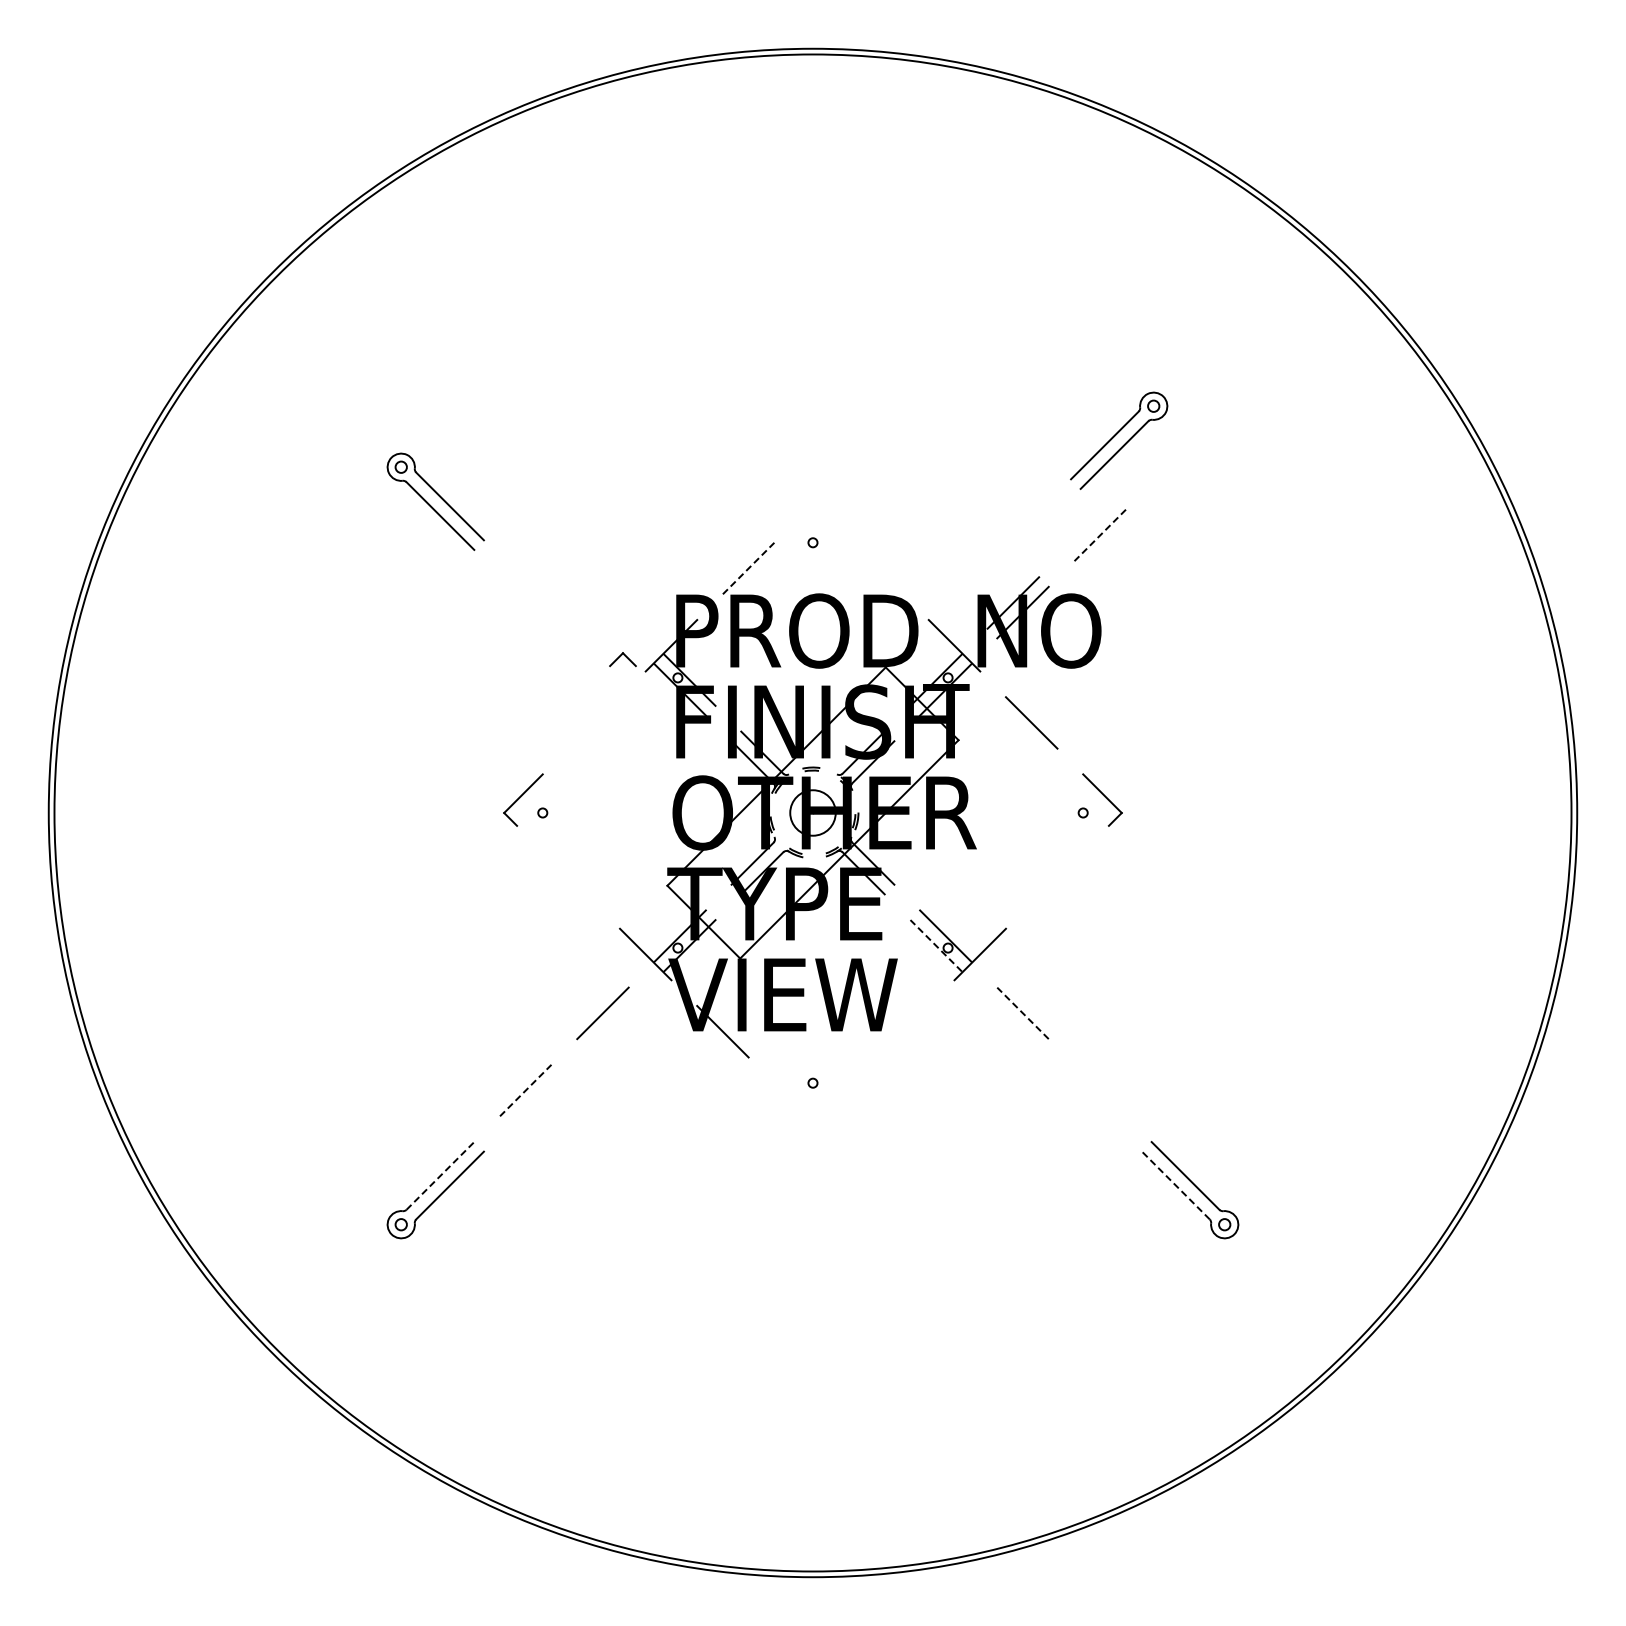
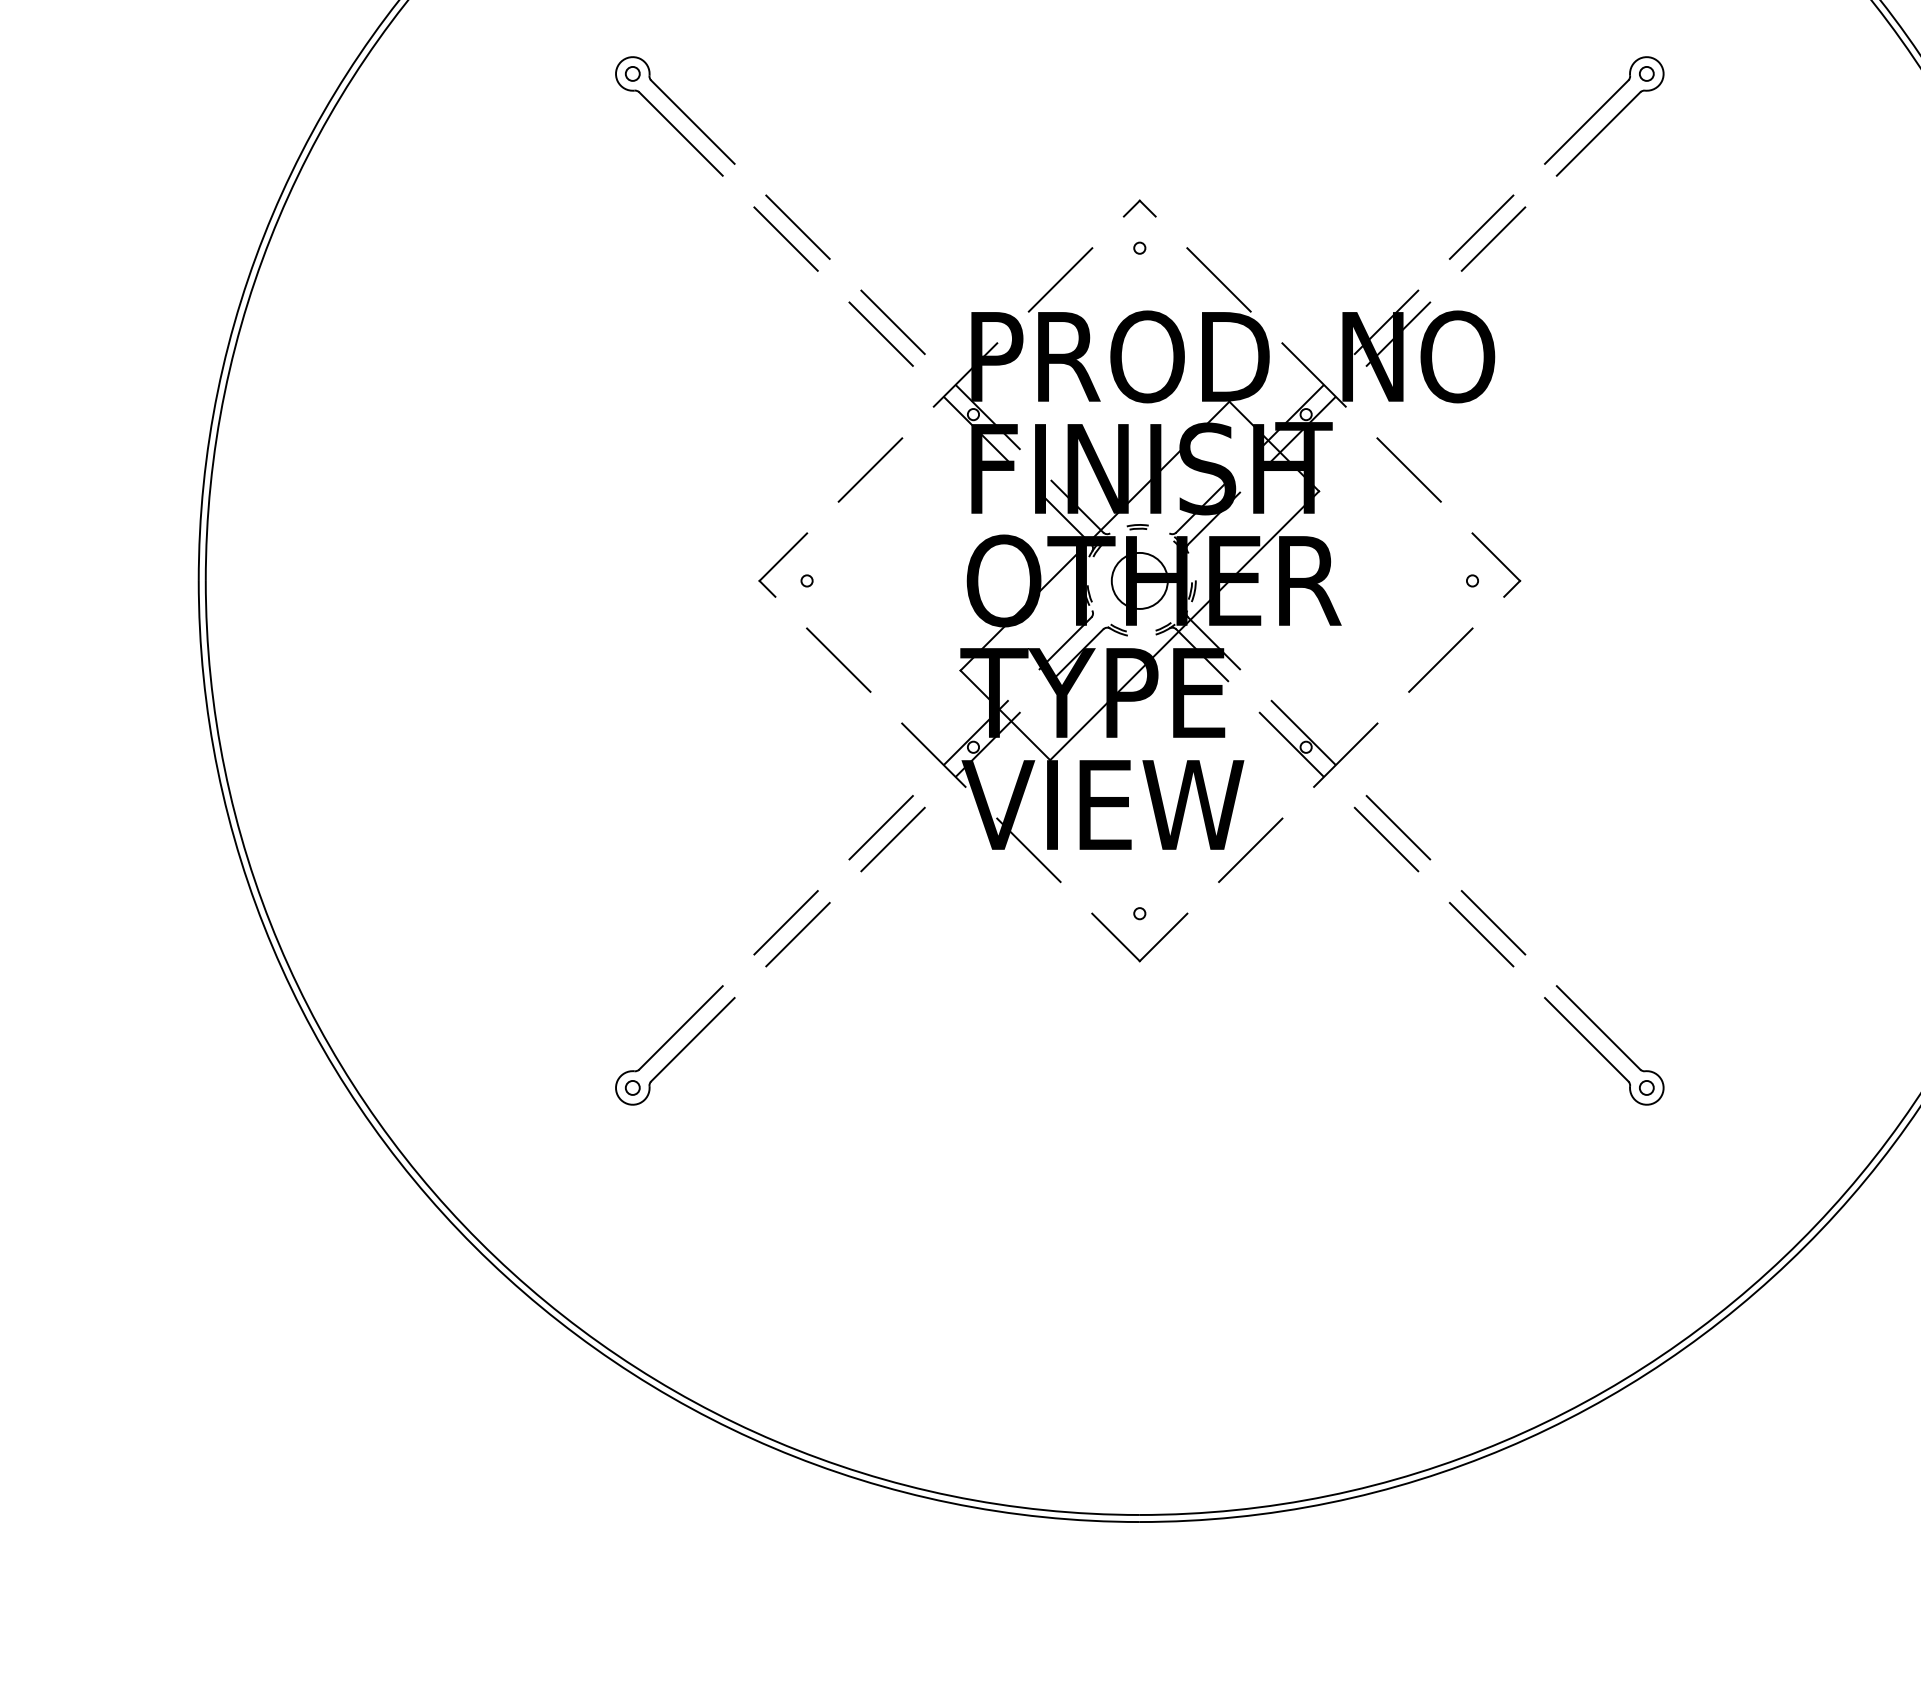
part: (1119, 440) -> (1604, 116), moved
part: (435, 501) -> (674, 116), moved
line: (535, 525) -> (798, 226), added
line: (1090, 525) -> (1481, 226), added
line: (525, 535) -> (785, 239), added
line: (1099, 535) -> (1492, 239), dashed -> solid
line: (749, 568) -> (1061, 279), dashed -> solid
line: (877, 568) -> (1219, 279), added
line: (612, 602) -> (892, 321), added
line: (602, 612) -> (880, 334), added
part: (622, 659) -> (1139, 208), moved
line: (594, 722) -> (870, 469), added
line: (568, 877) -> (838, 660), added
line: (1057, 877) -> (1440, 660), added
line: (935, 945) -> (1290, 744), dashed -> solid
line: (1022, 1013) -> (1397, 827), dashed -> solid
line: (612, 1022) -> (892, 838), added
line: (1013, 1022) -> (1386, 838), added
line: (902, 1031) -> (1250, 850), added
line: (526, 1090) -> (787, 922), dashed -> solid
line: (1099, 1090) -> (1492, 922), added
line: (535, 1099) -> (798, 933), added
line: (1090, 1099) -> (1481, 933), added
part: (803, 1110) -> (1128, 947), added
line: (440, 1175) -> (681, 1027), dashed -> solid
line: (1175, 1185) -> (1586, 1039), dashed -> solid

